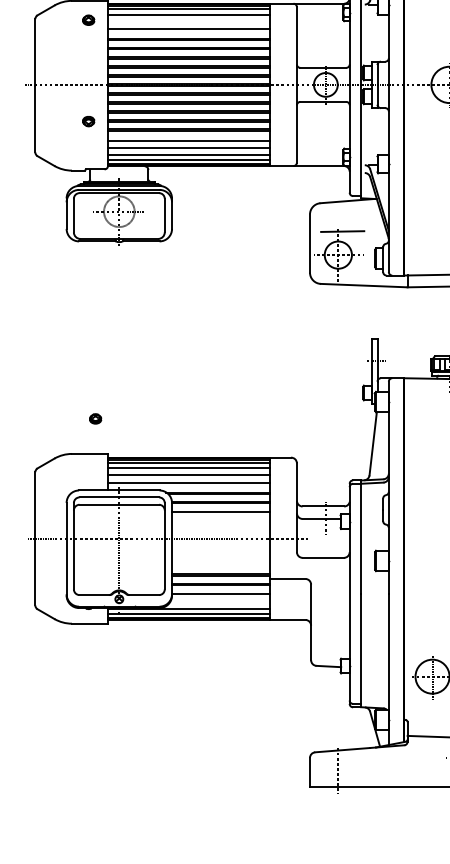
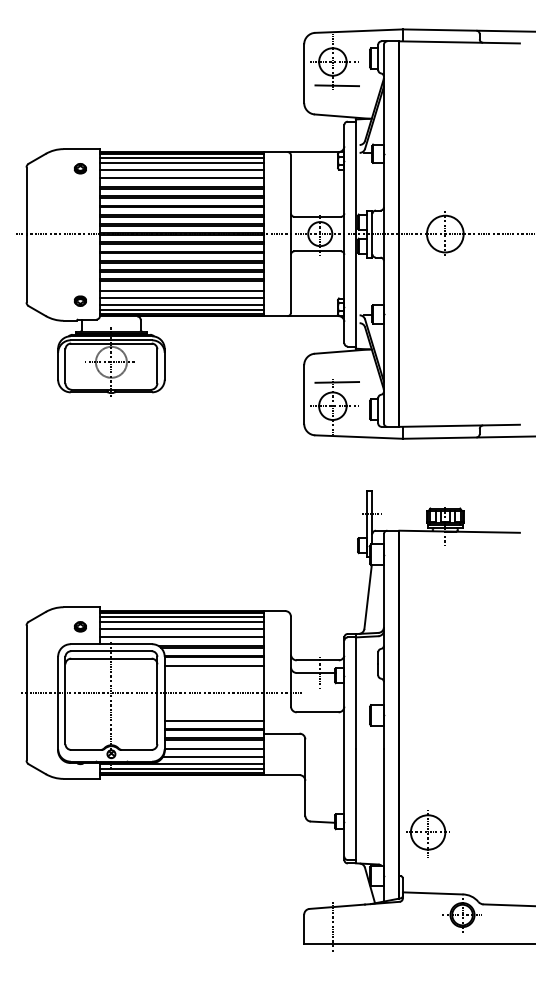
line: (188, 22) -> (181, 170), added
part: (87, 120) -> (79, 300), moved
part: (94, 418) -> (79, 626), moved
line: (221, 565) -> (214, 720), added
line: (220, 602) -> (213, 757), added

